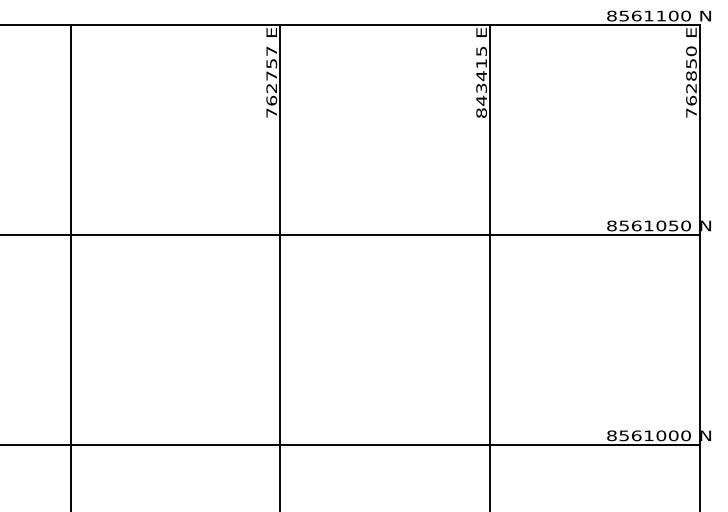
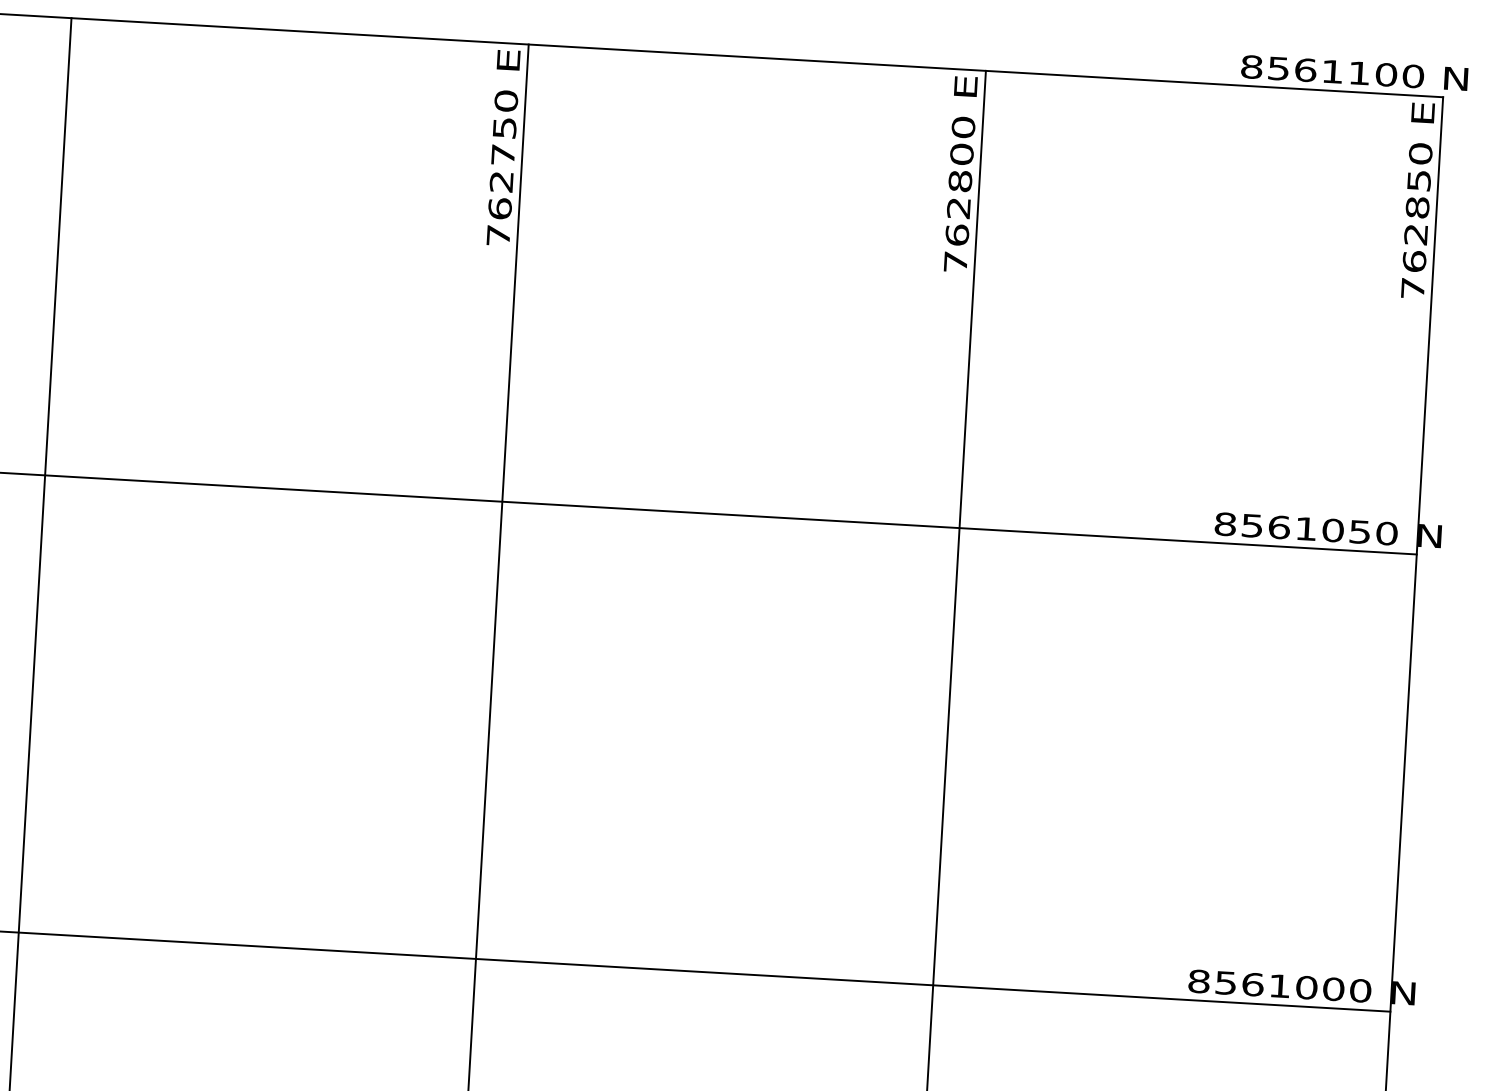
text: (271, 51) -> (505, 101), 762757 -> 762750
text: (481, 81) -> (959, 193), 843415 -> 762800

